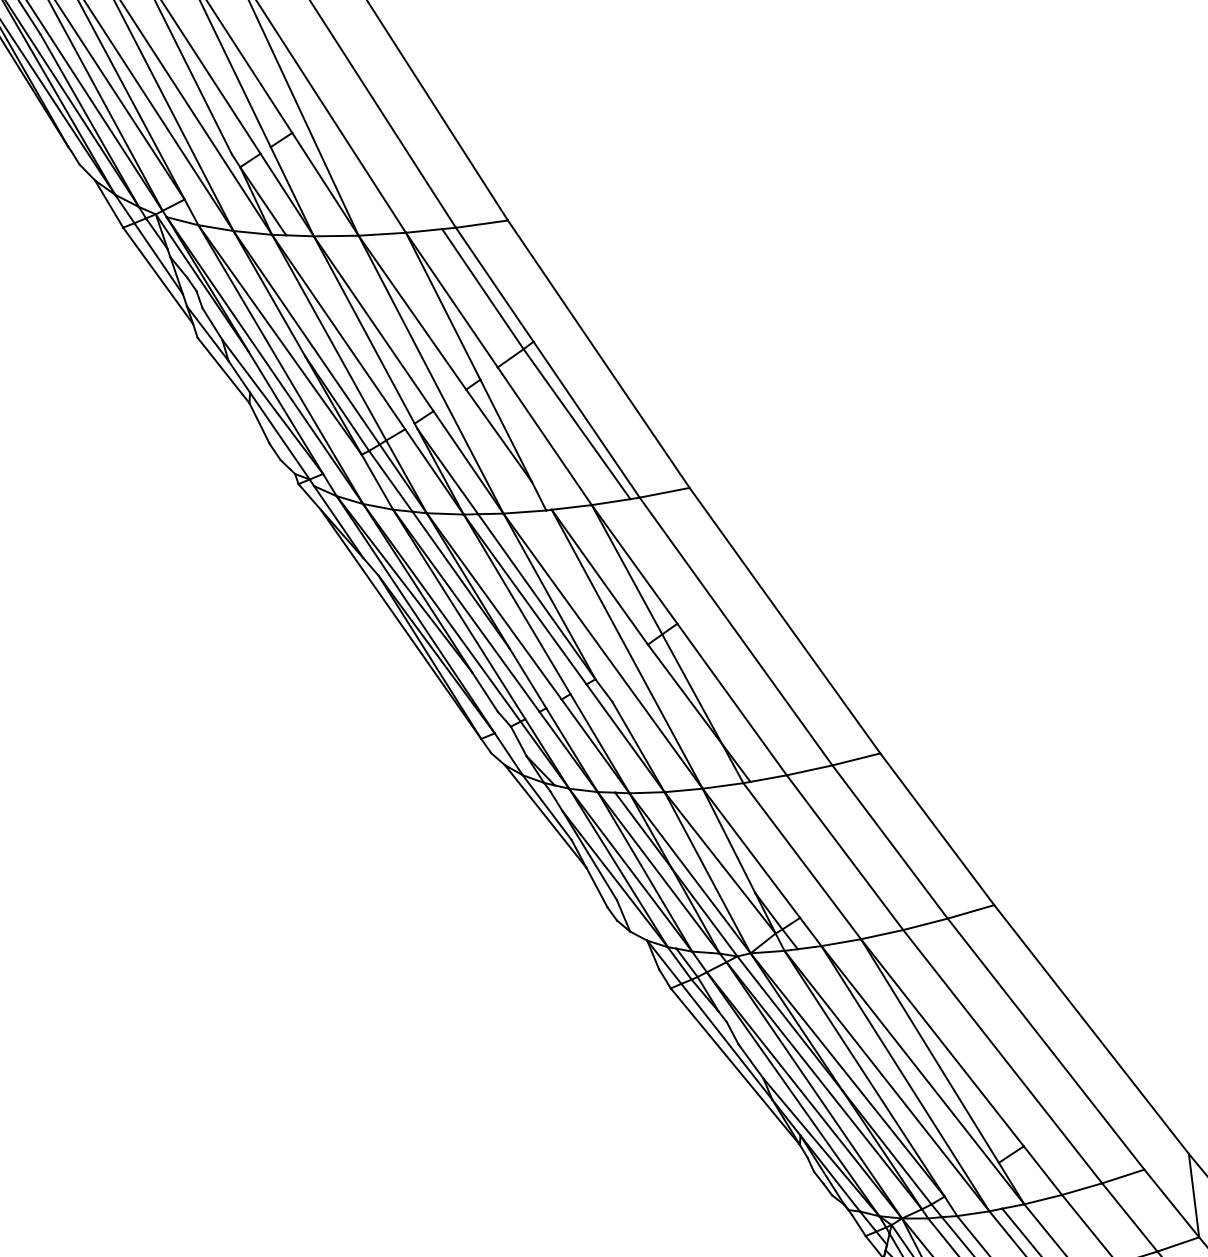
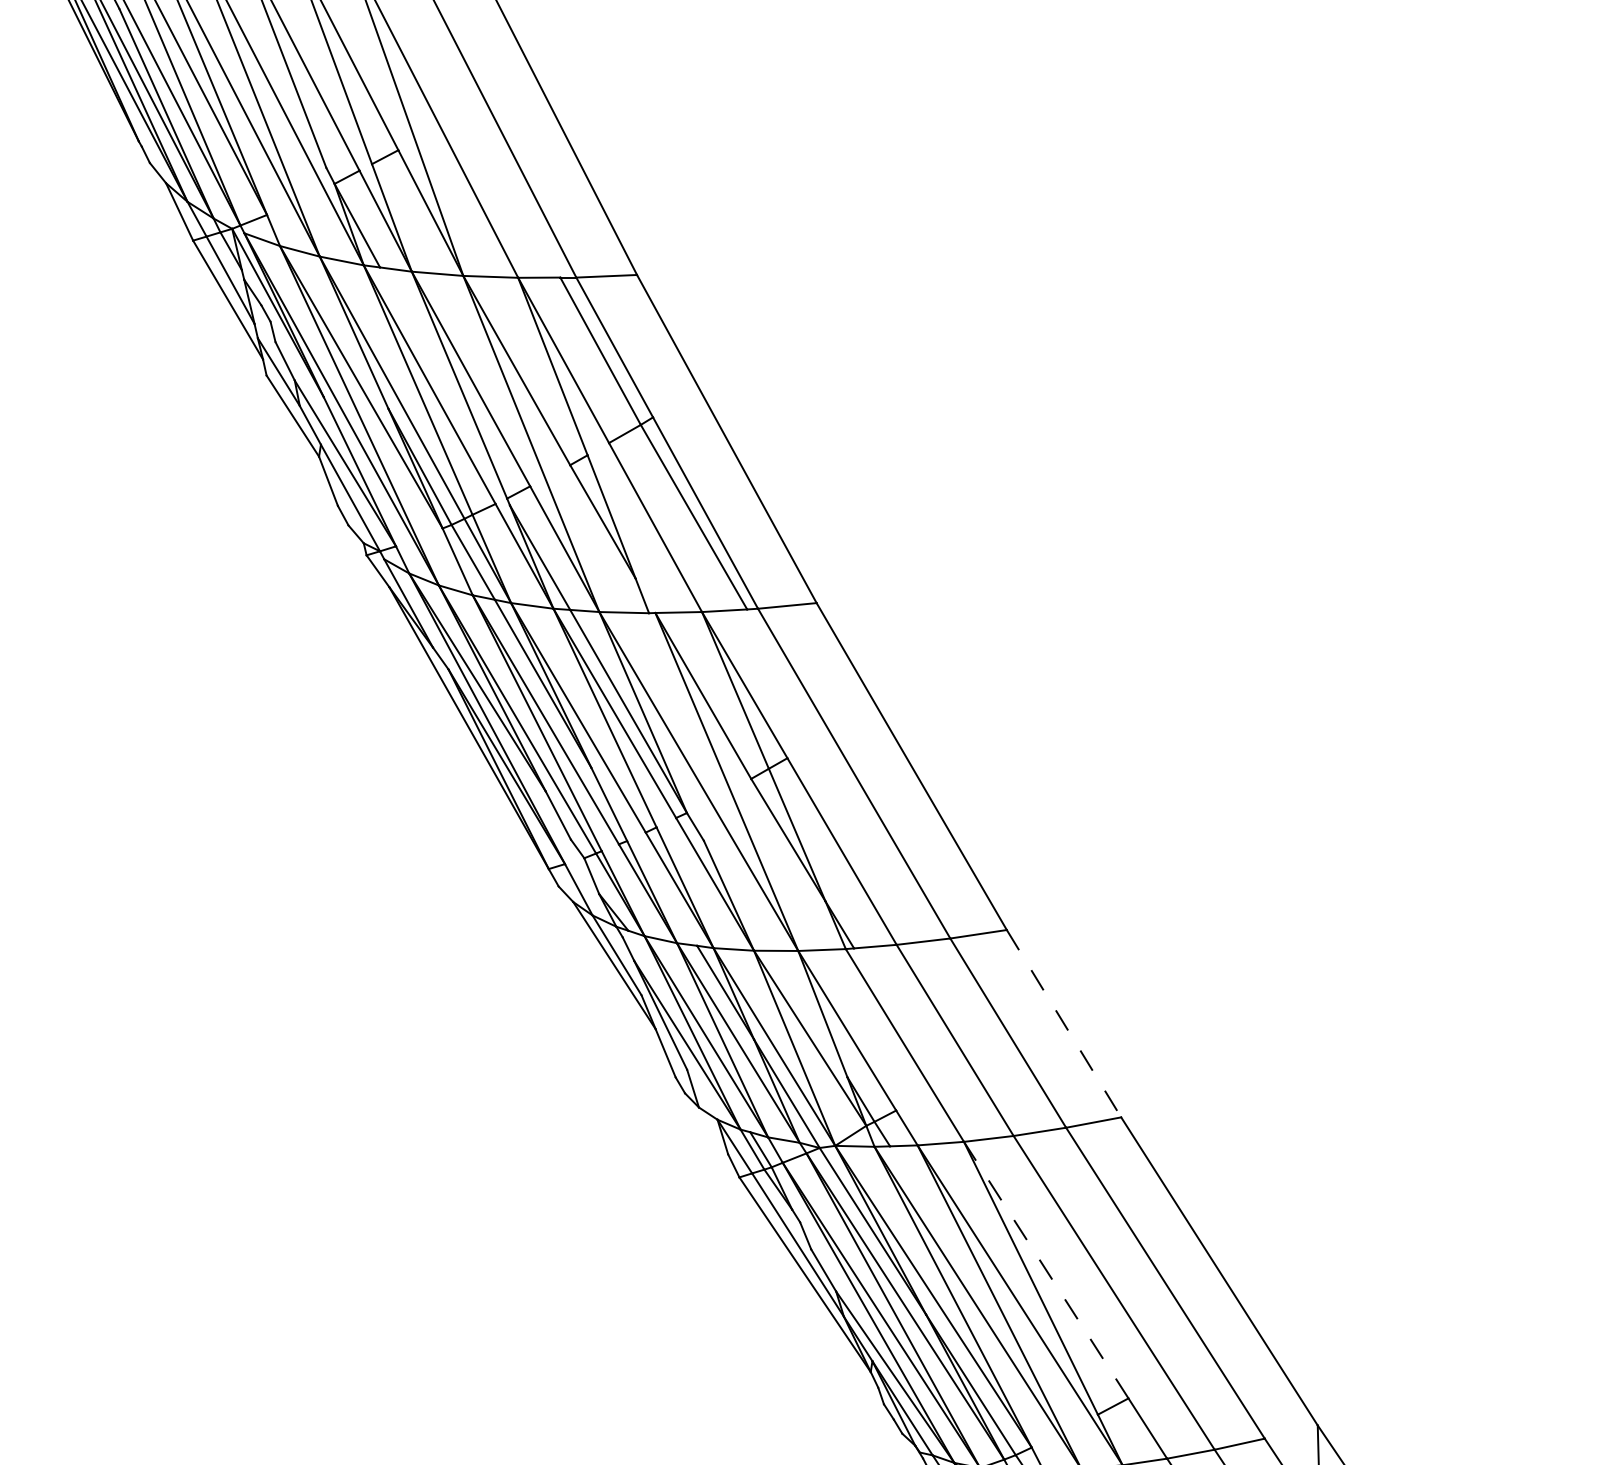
line: (937, 829) -> (1064, 1023), solid -> dashed
line: (941, 1042) -> (1045, 1269), solid -> dashed

